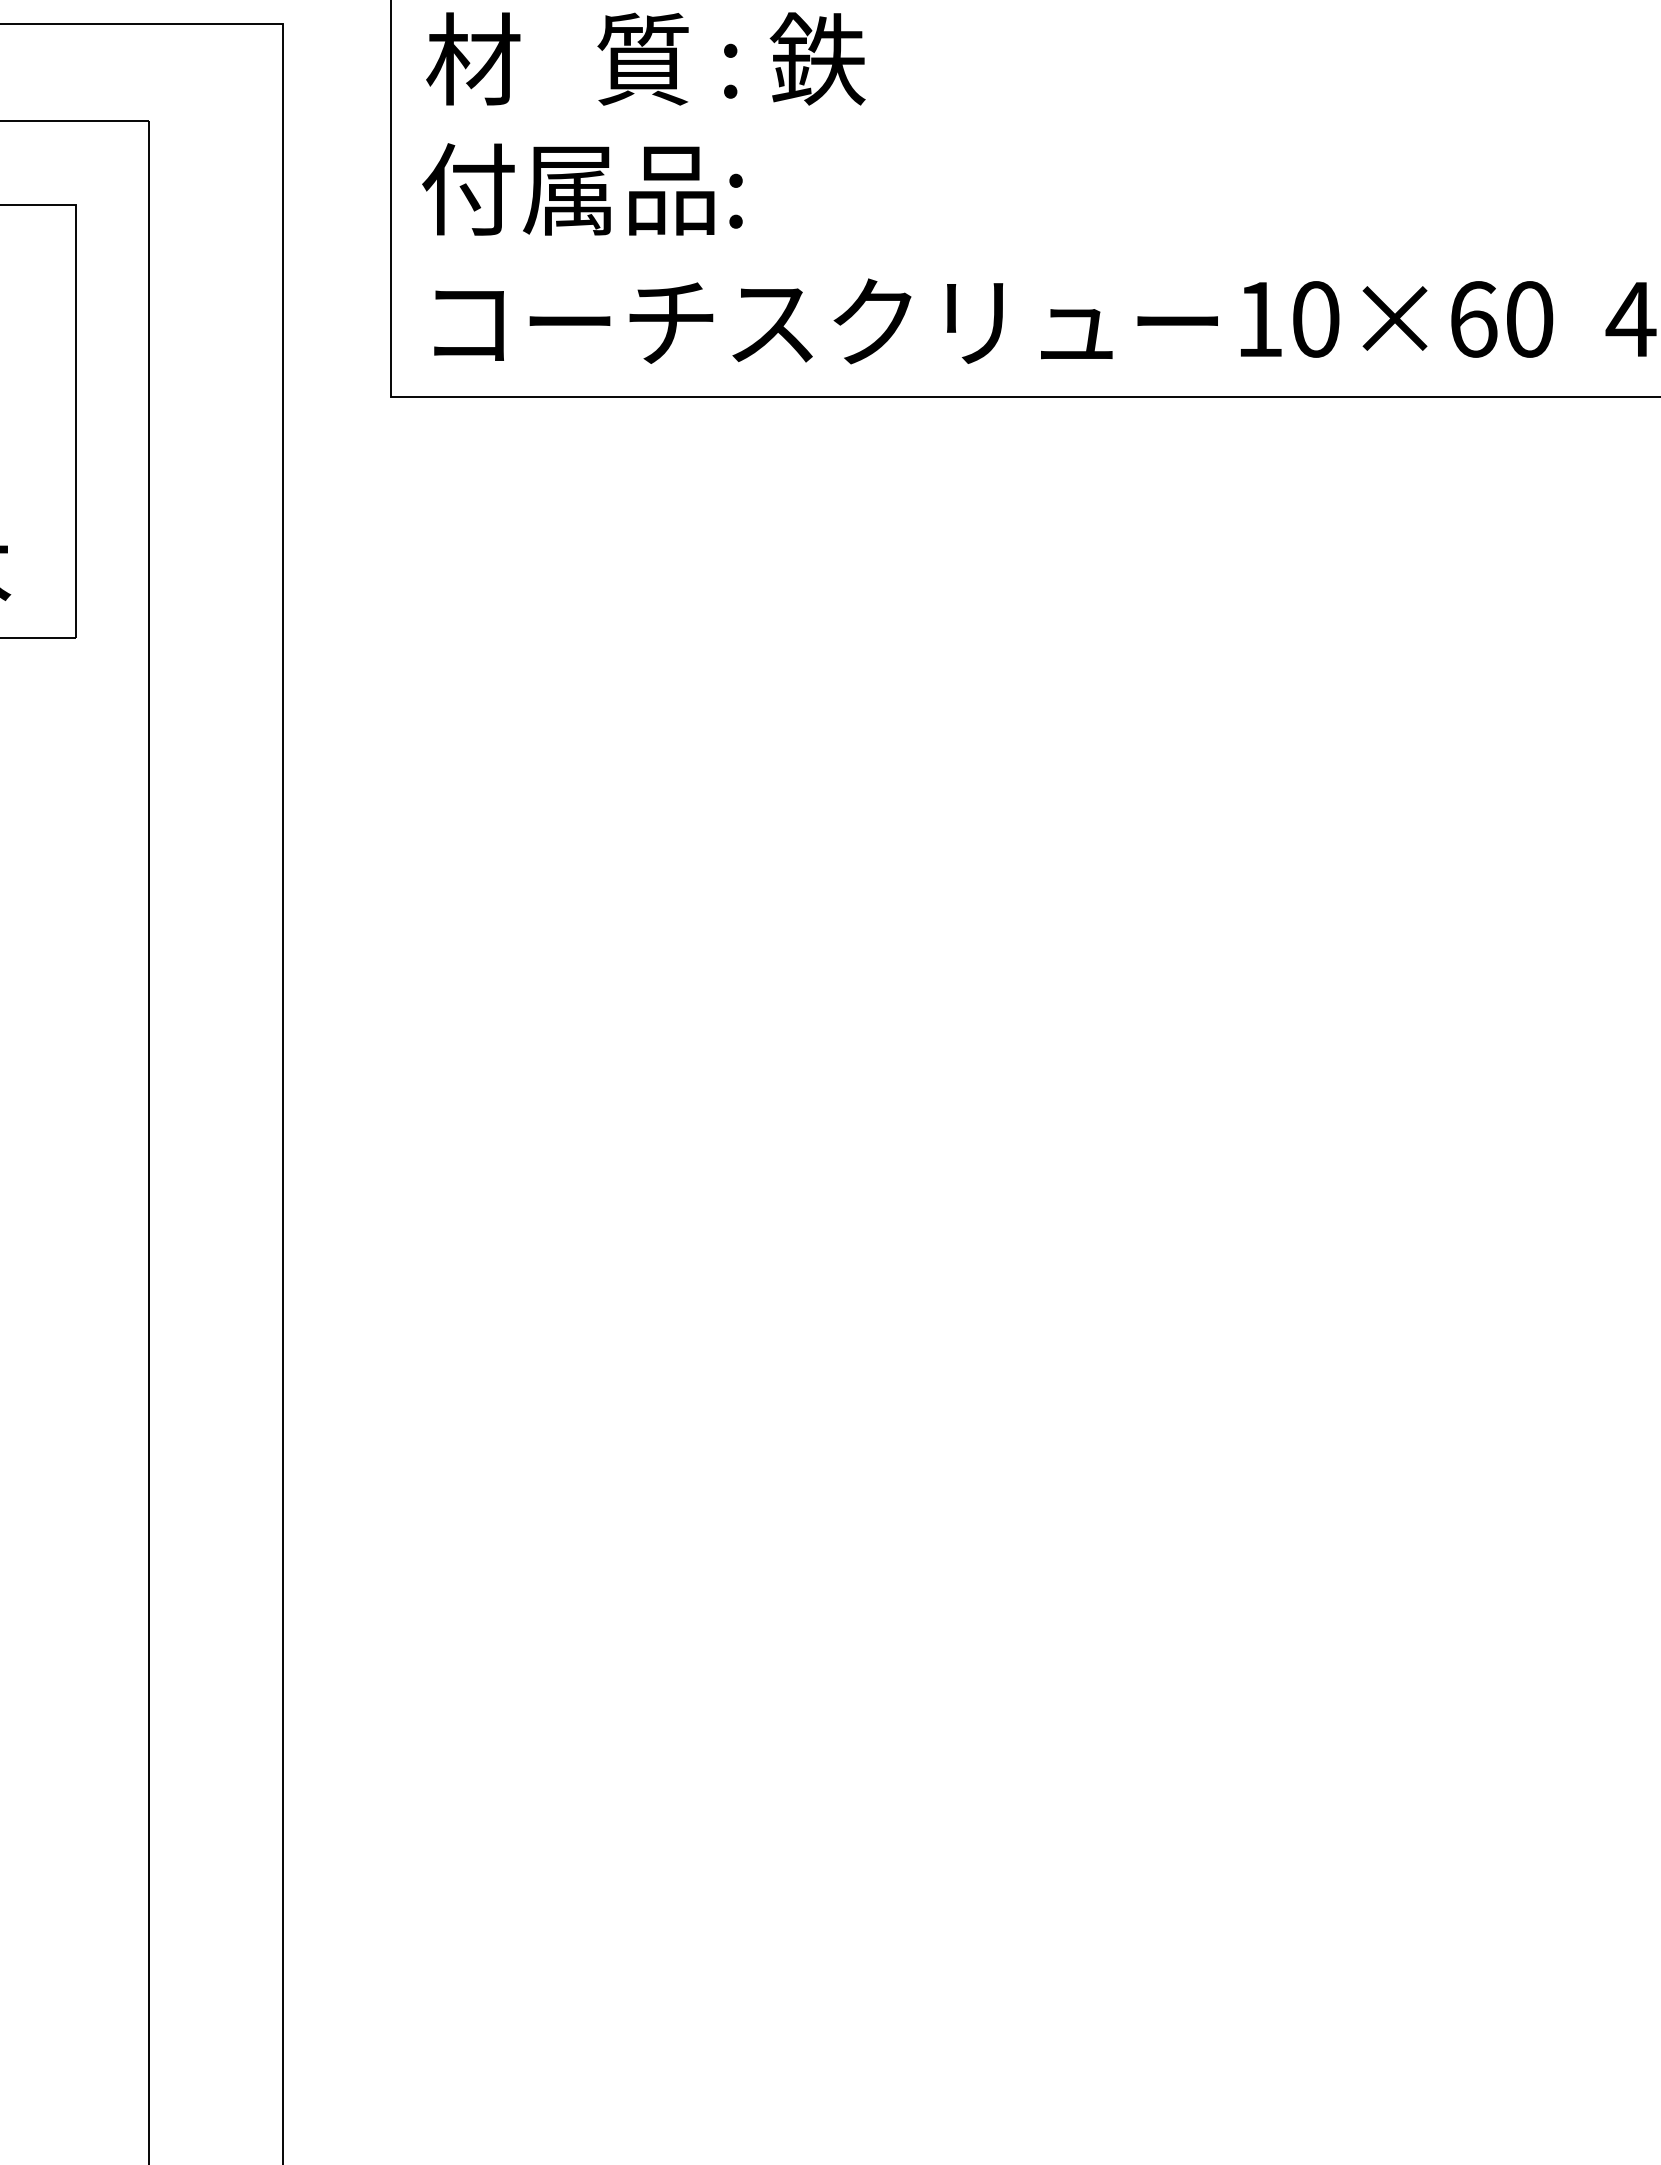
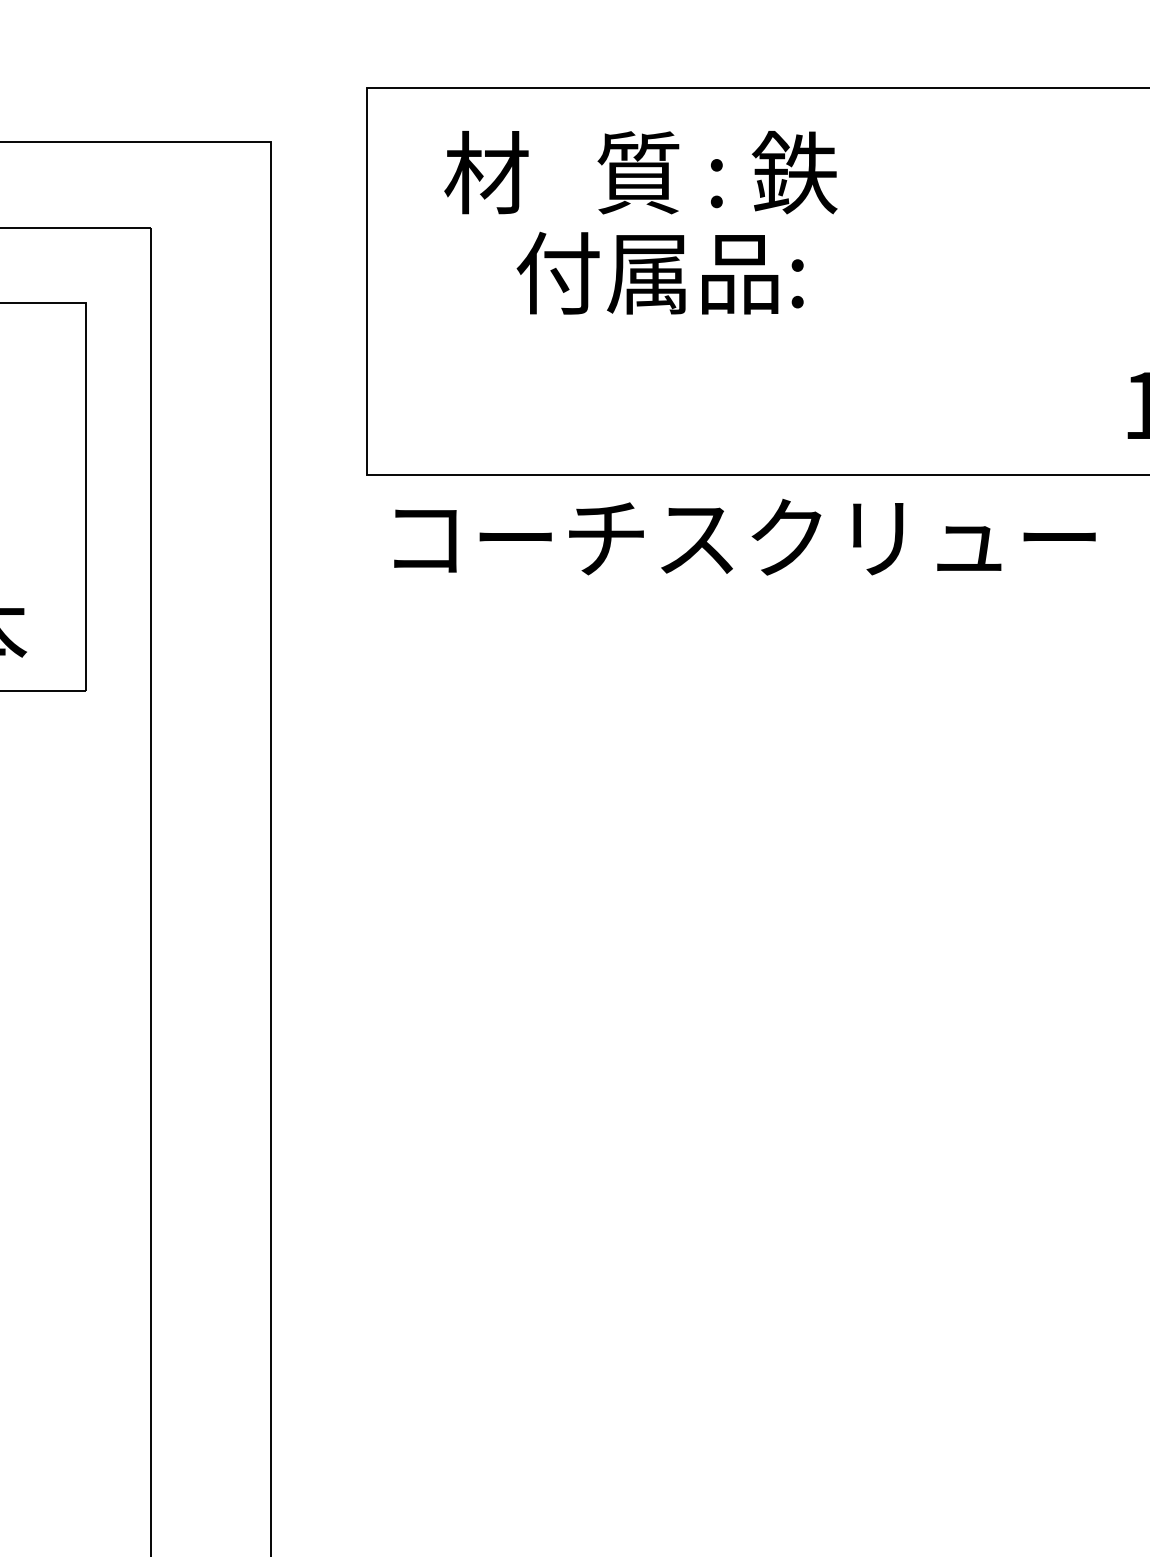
text: (645, 58) -> (640, 172), moved
text: (582, 189) -> (660, 273), moved
text: (825, 321) -> (744, 537), moved

